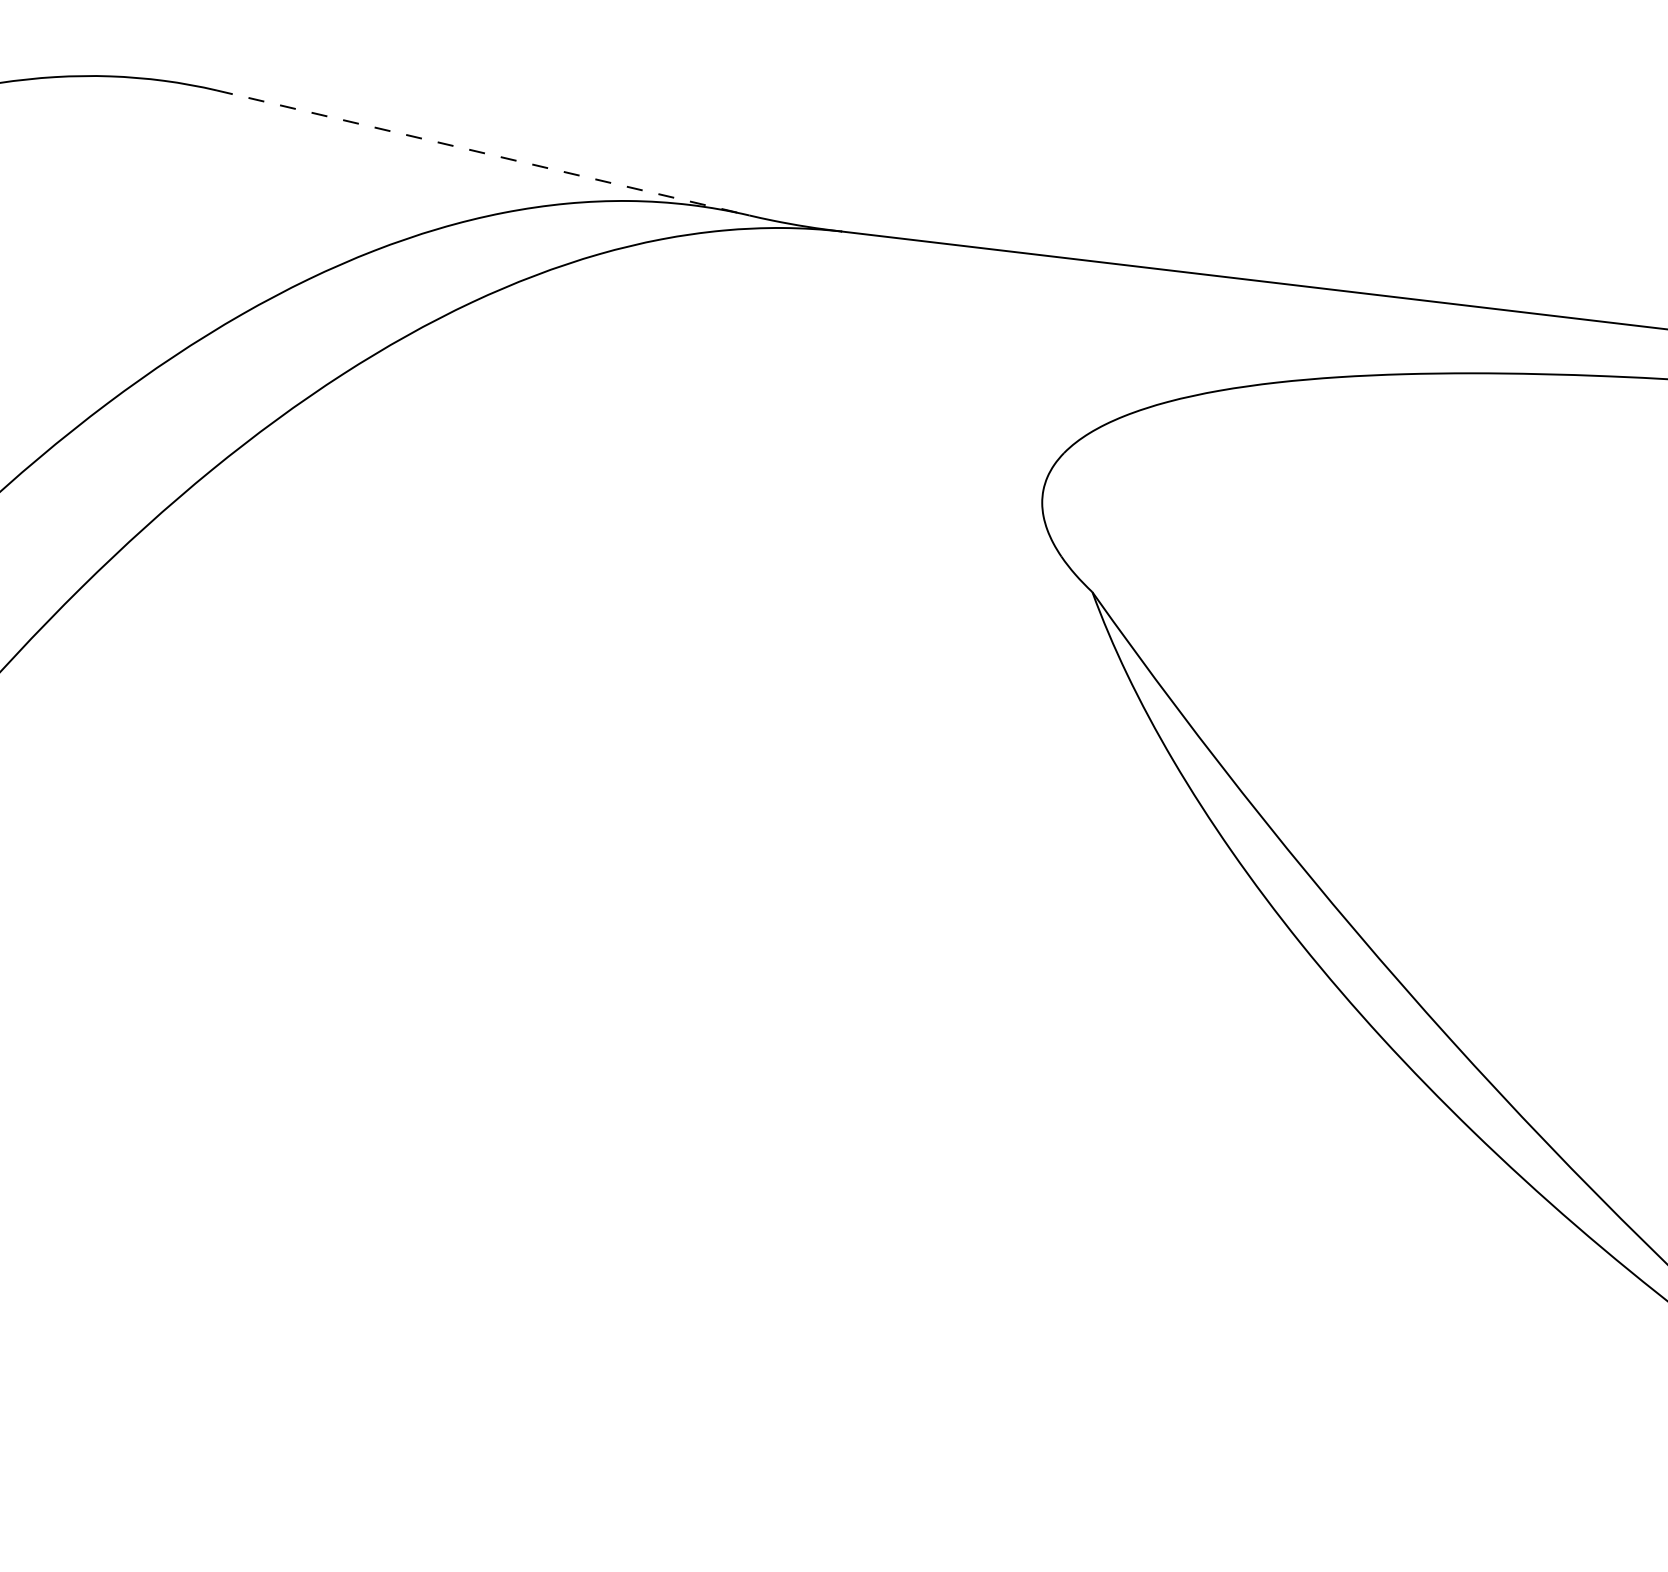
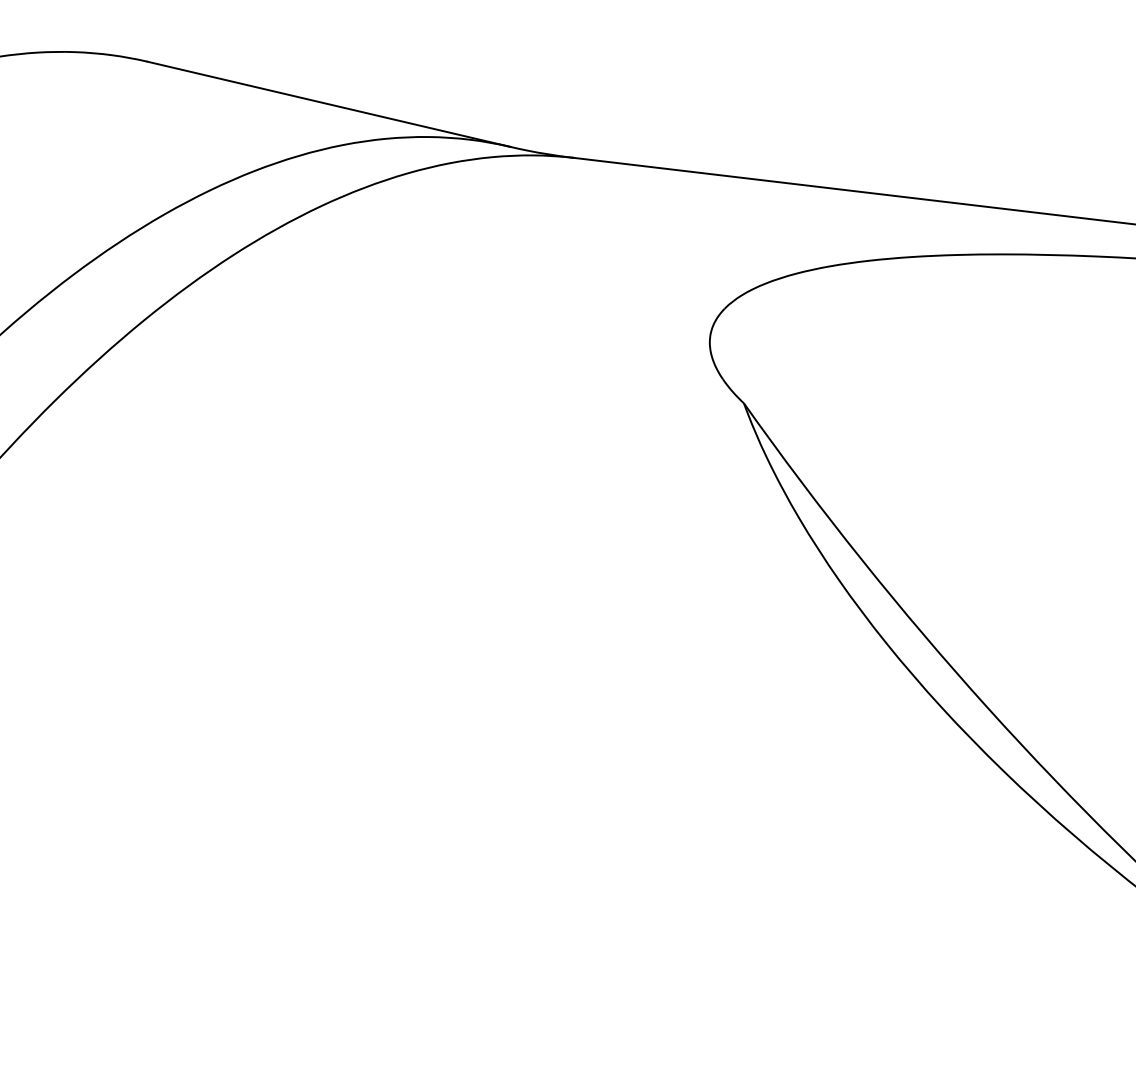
line: (483, 153) -> (329, 104), dashed -> solid

